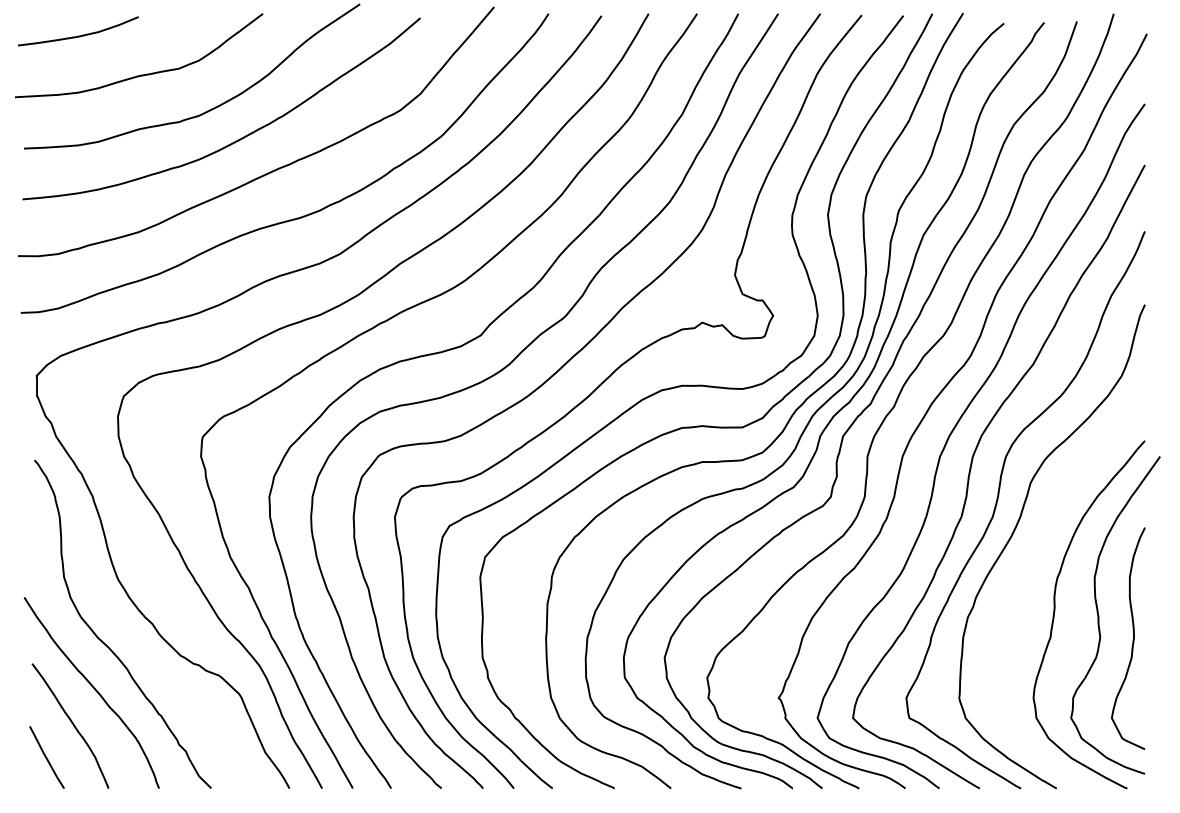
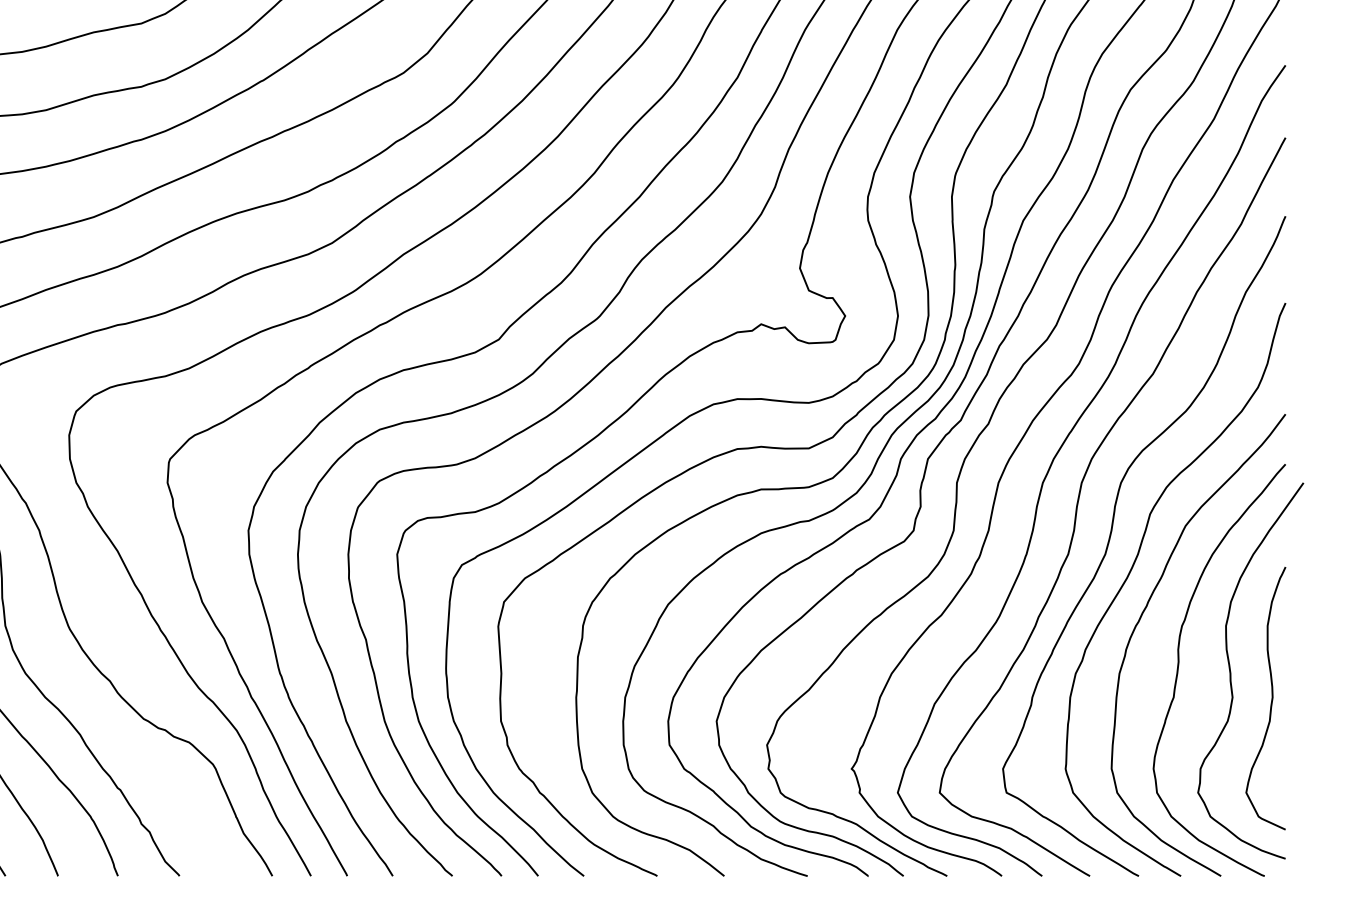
curve: (1023, 570) -> (1141, 617), added

